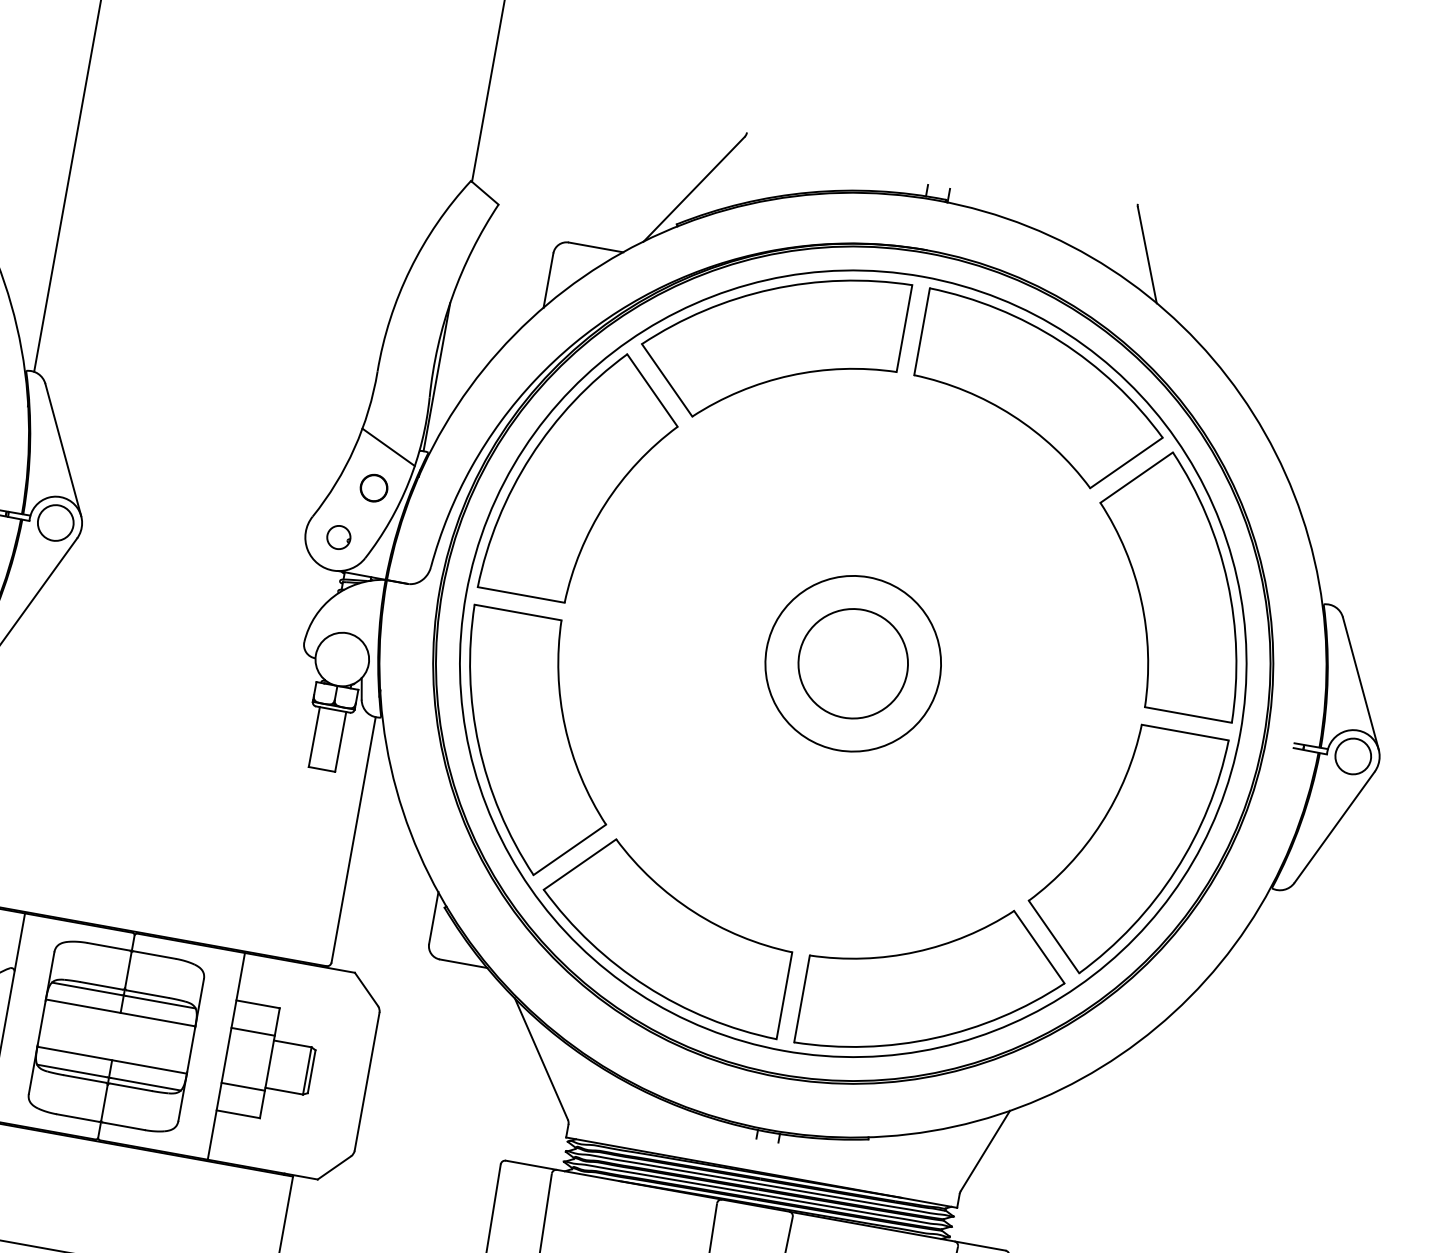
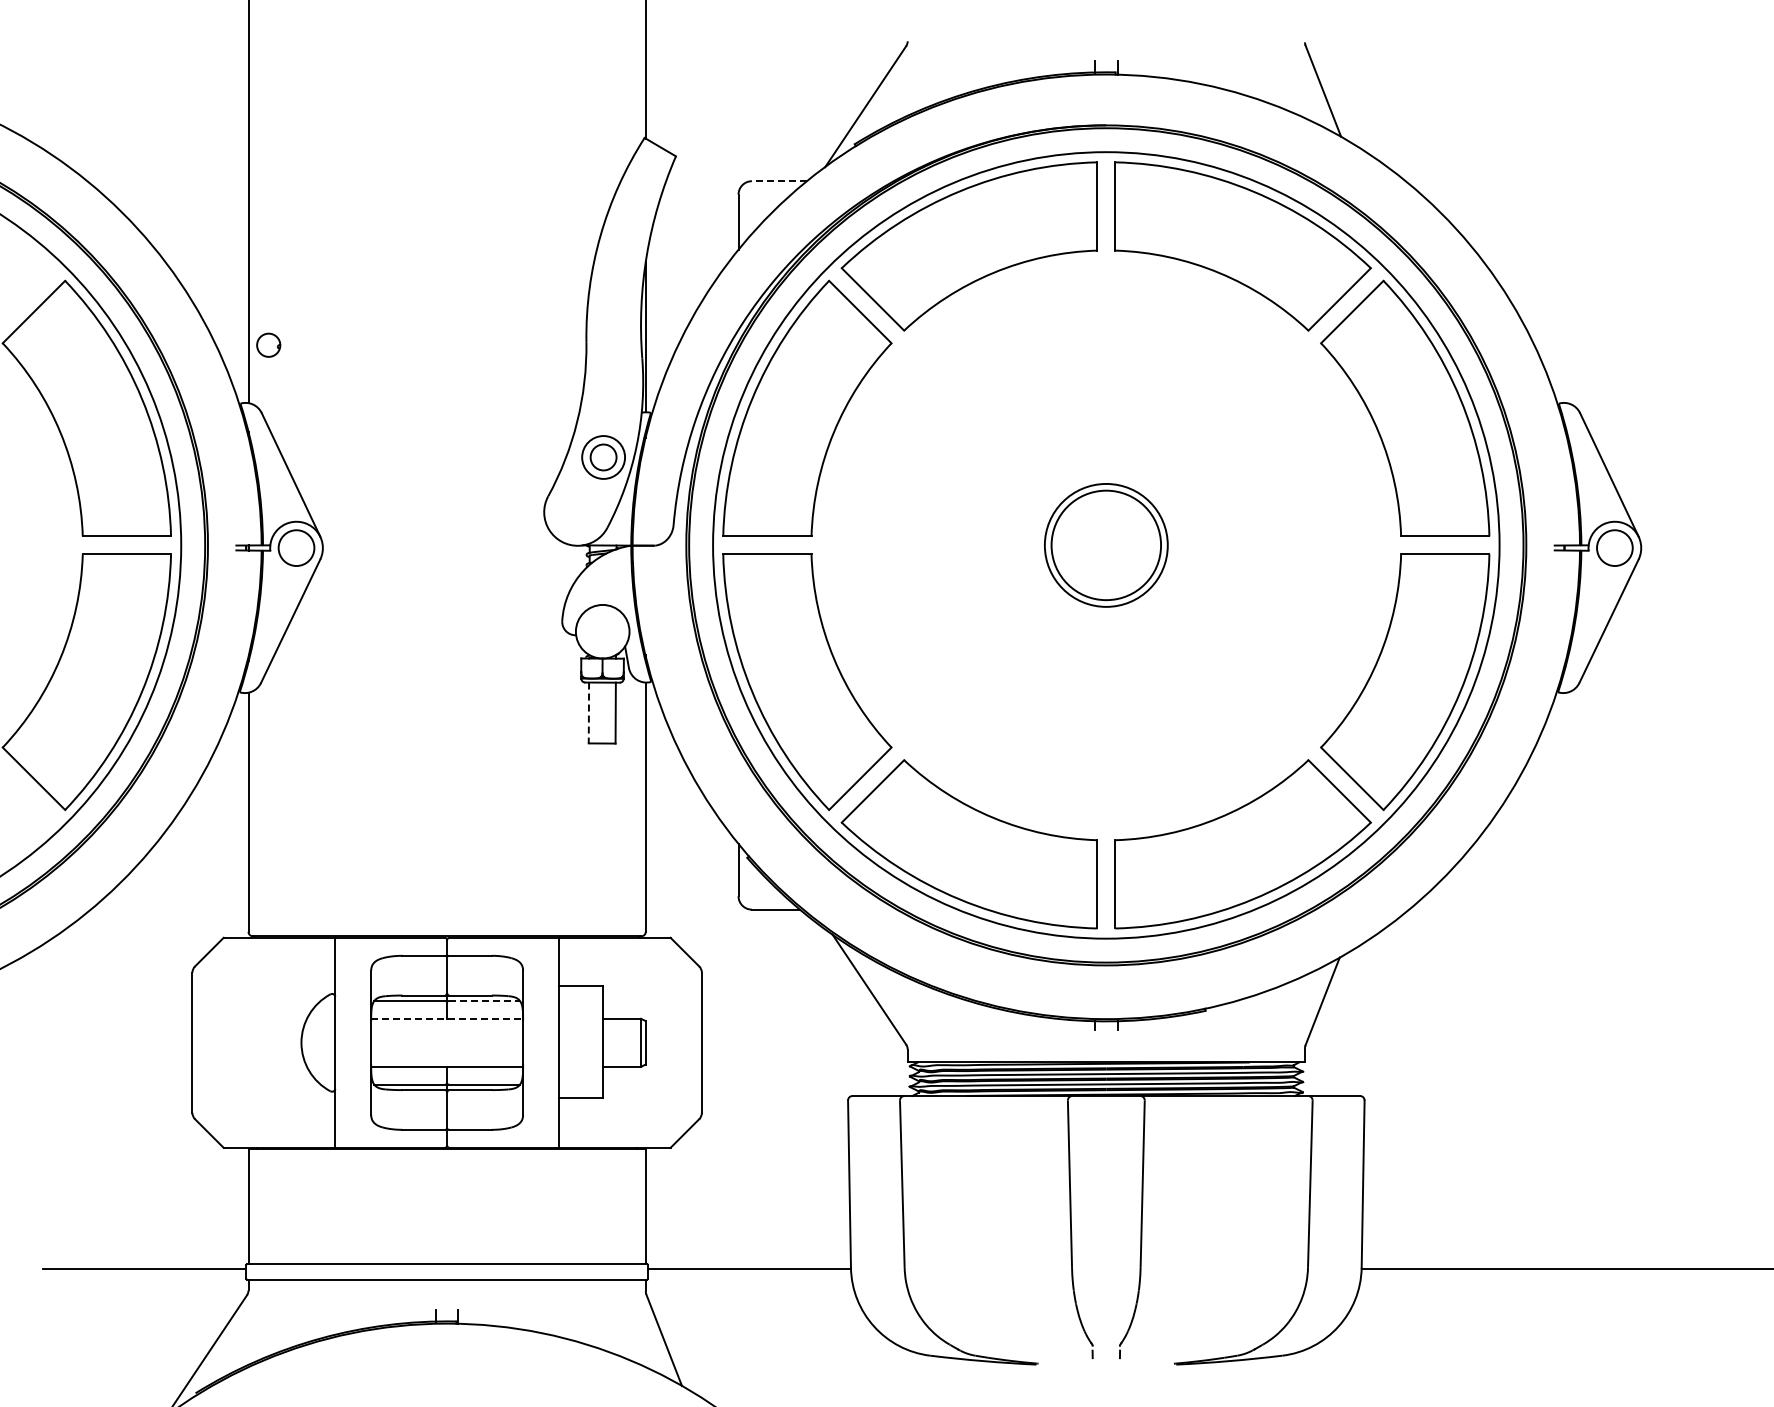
line: (596, 247) -> (779, 181), solid -> dashed
line: (388, 447) -> (610, 414), removed
circle: (373, 488) -> (603, 457), size x1.6
part: (338, 536) -> (268, 344), moved
circle: (853, 663) -> (1106, 545), size x0.7
line: (313, 737) -> (588, 713), solid -> dashed
line: (161, 1002) -> (485, 1001), solid -> dashed
line: (121, 1012) -> (447, 1018), solid -> dashed
line: (252, 1031) -> (580, 1013), removed
line: (242, 1086) -> (580, 1069), removed

